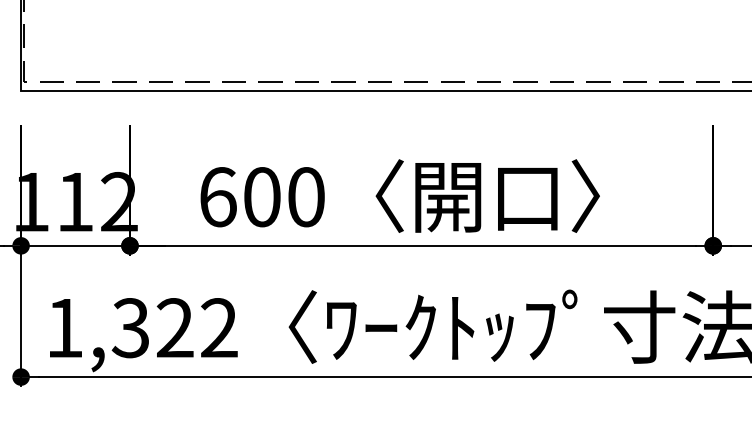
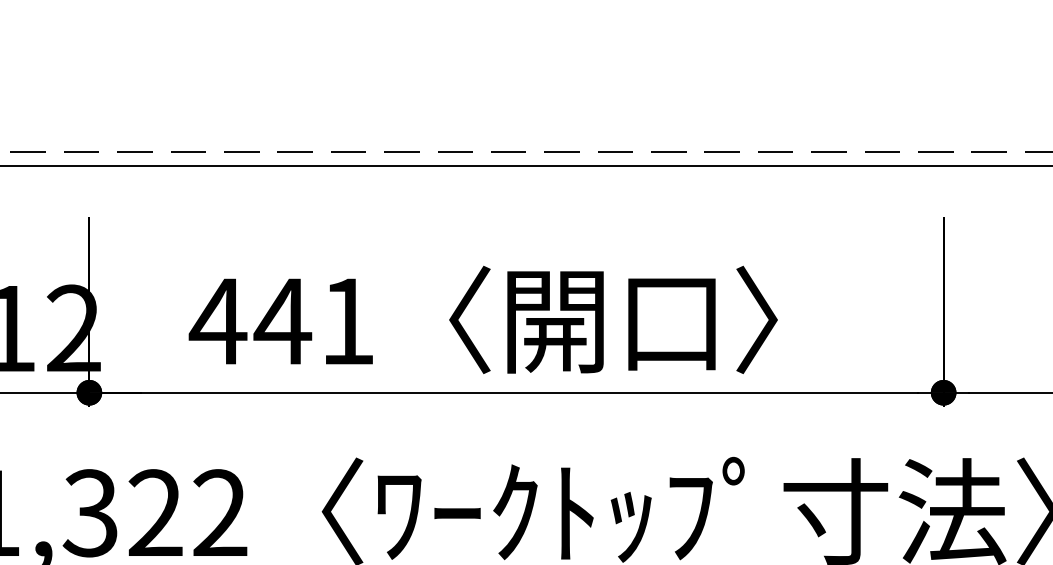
text: (260, 197) -> (280, 321), 600 -> 441

